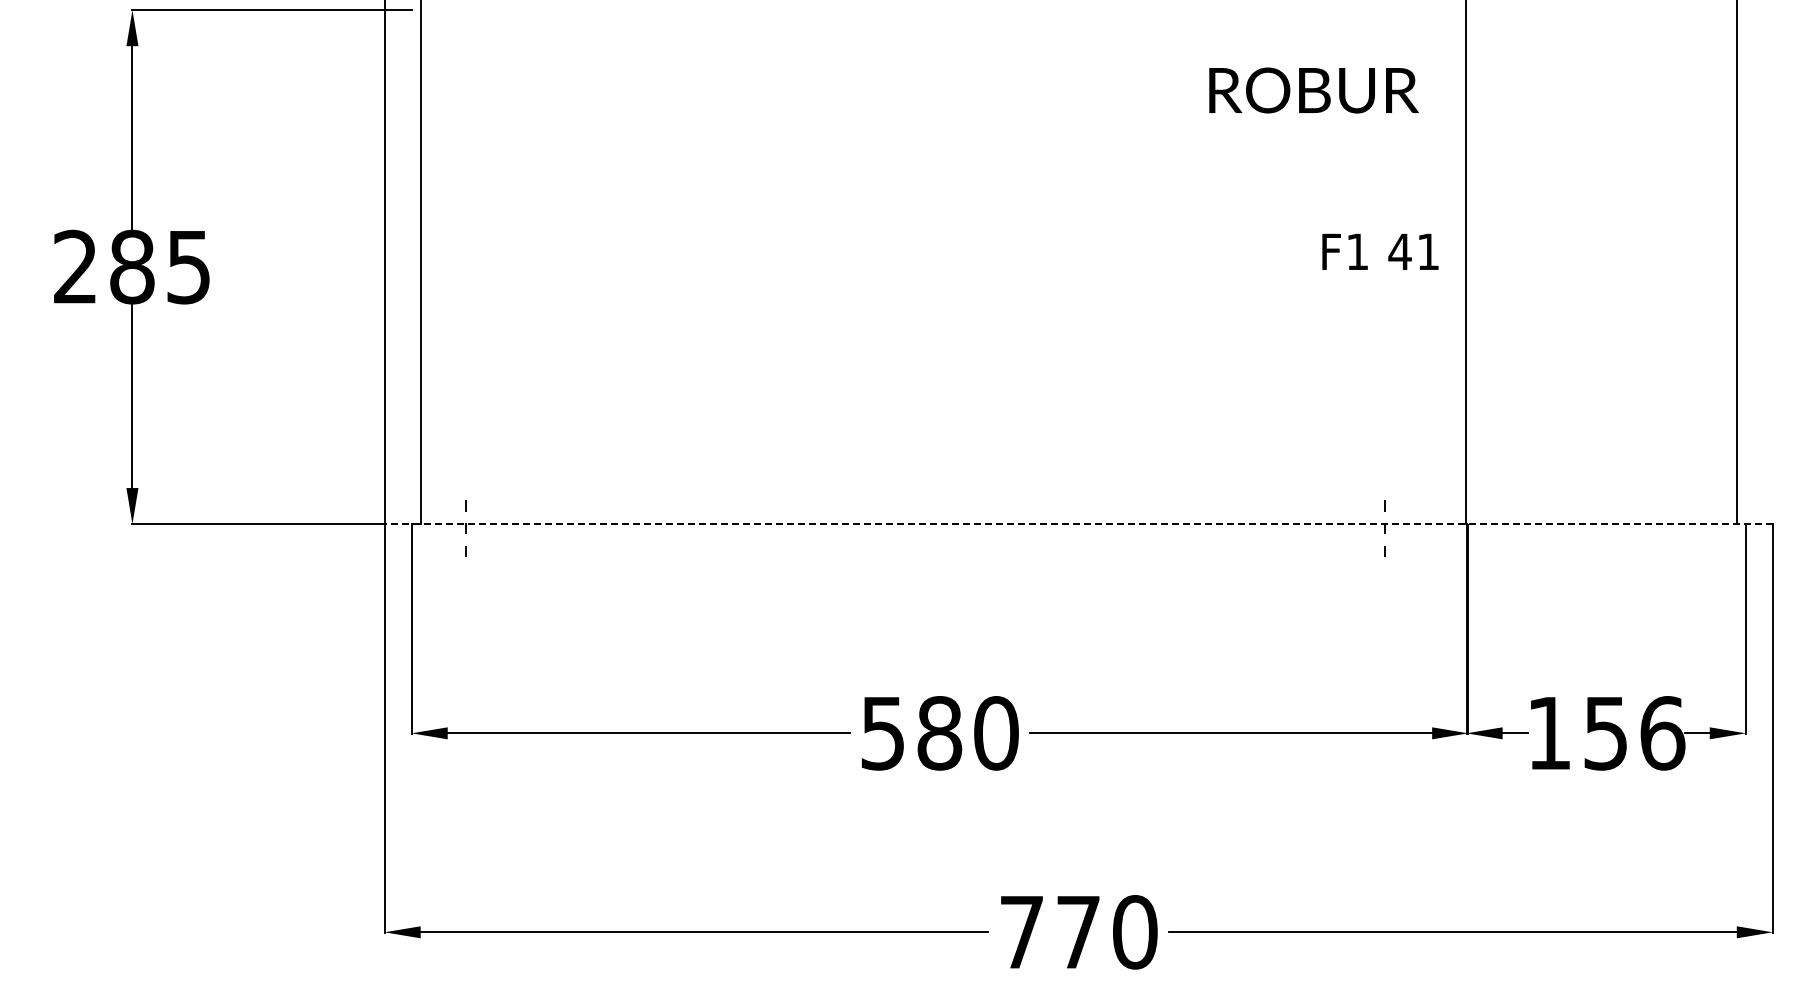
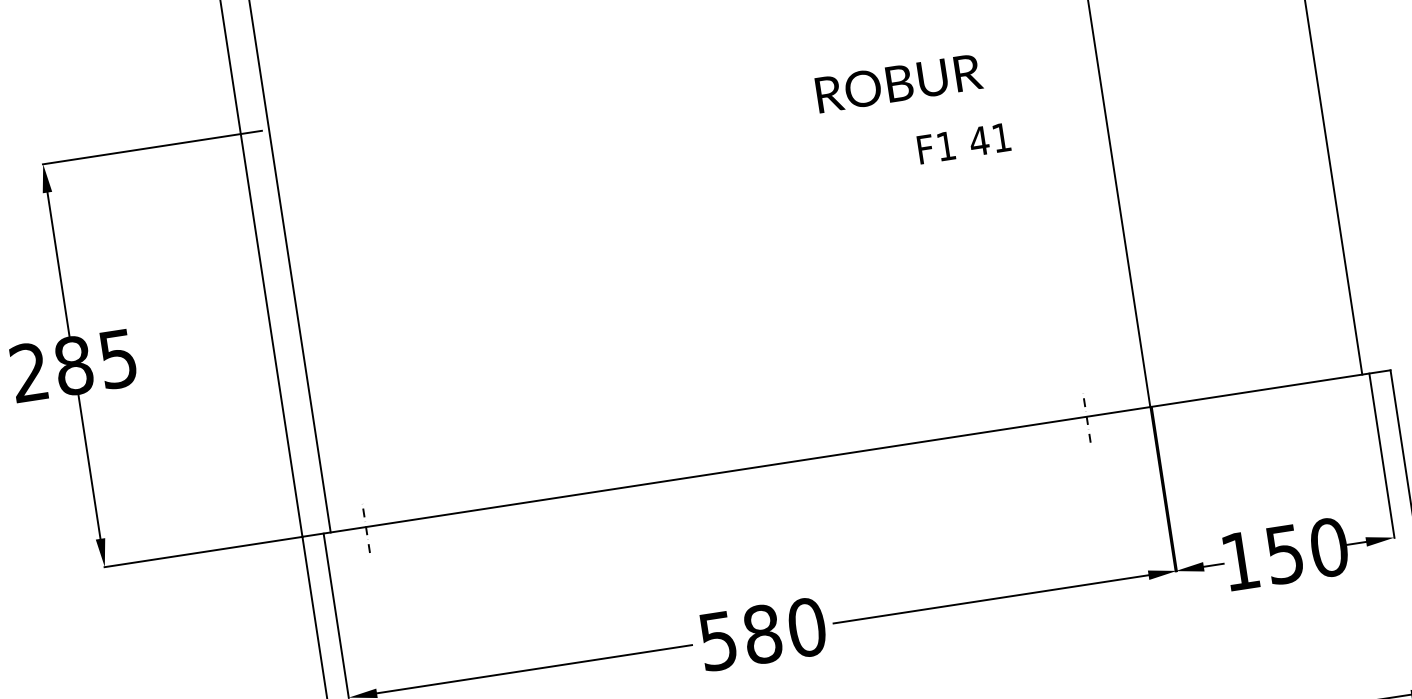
text: (1313, 90) -> (898, 83), moved
text: (1380, 251) -> (964, 143), moved
line: (1078, 523) -> (846, 453), dashed -> solid
text: (1662, 733) -> (1329, 547), 156 -> 150

